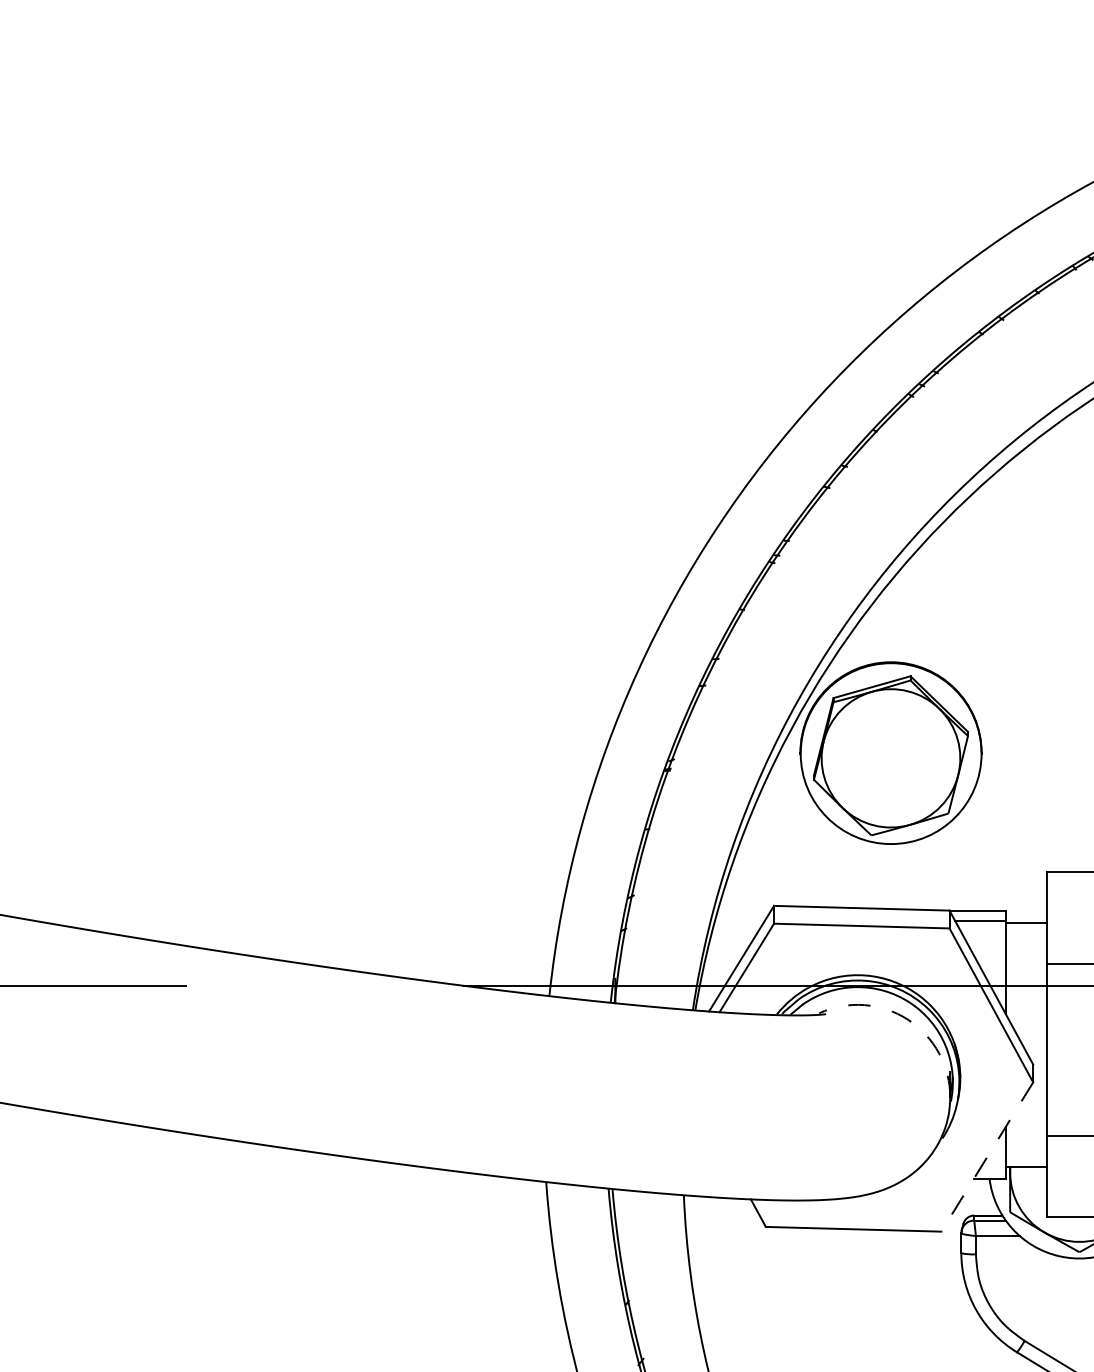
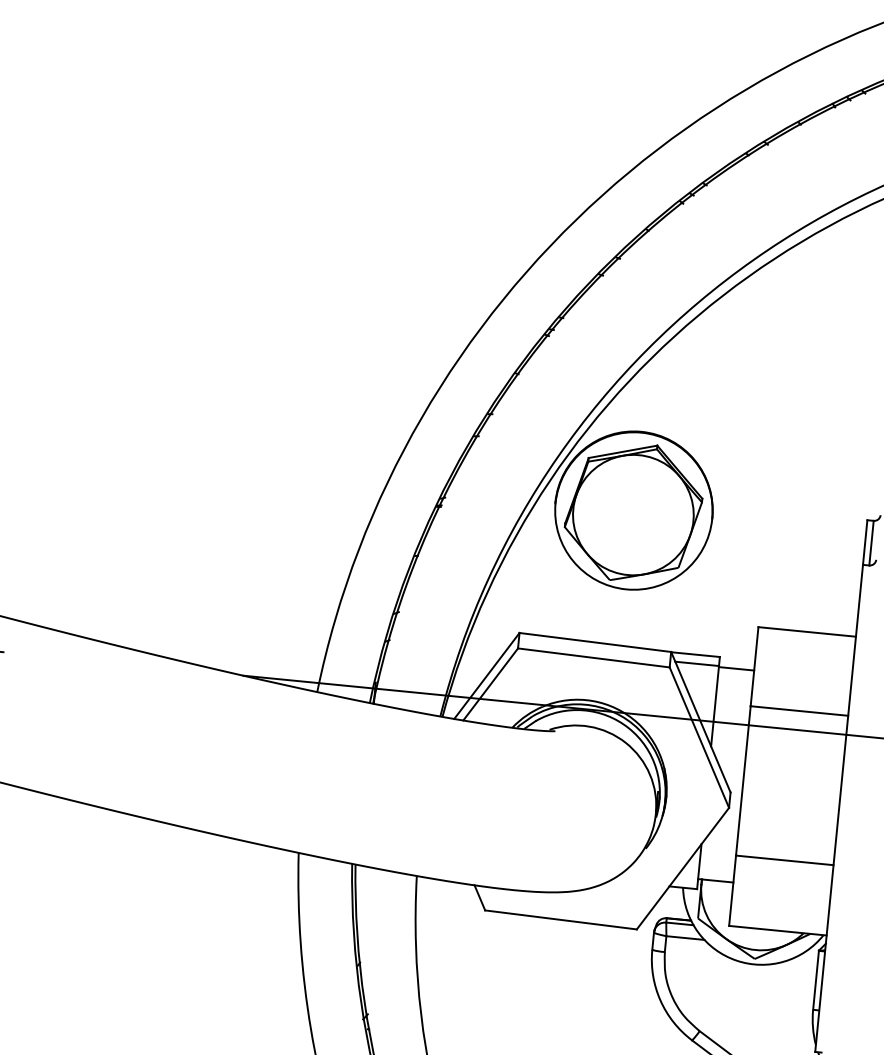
arc: (907, 1019) -> (625, 742), dashed -> solid
line: (987, 1157) -> (683, 869), dashed -> solid

